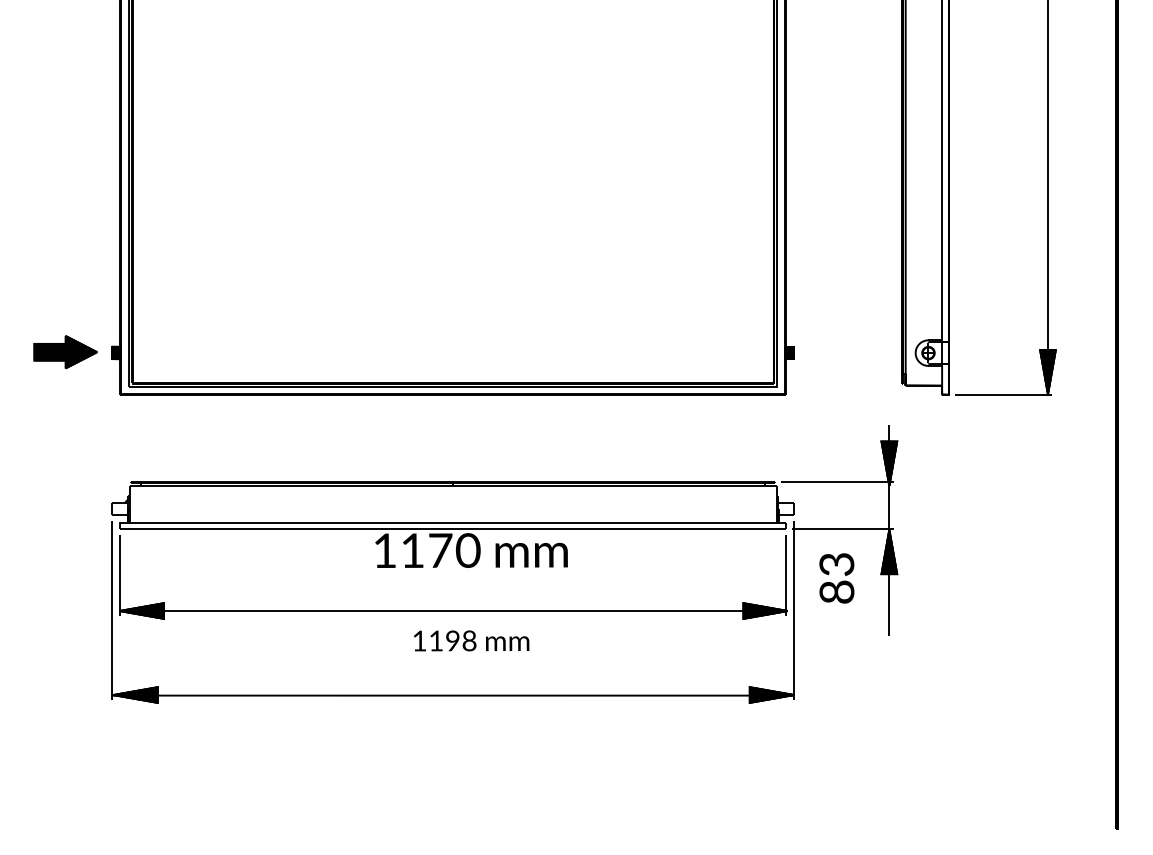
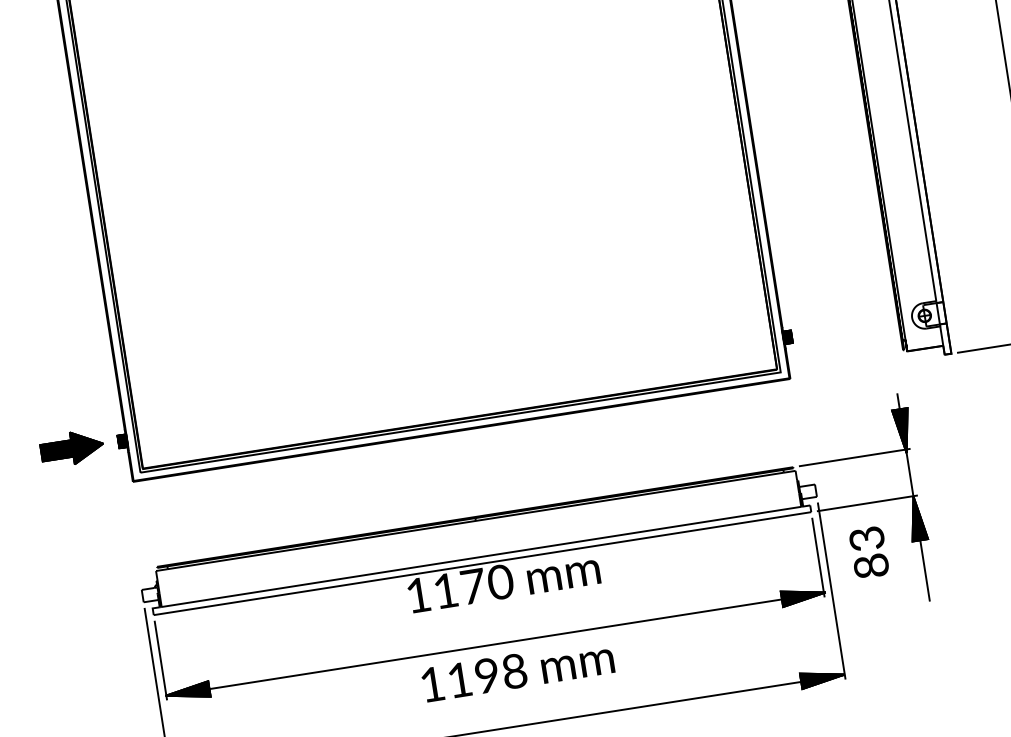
part: (471, 640) -> (517, 670), size x1.67

